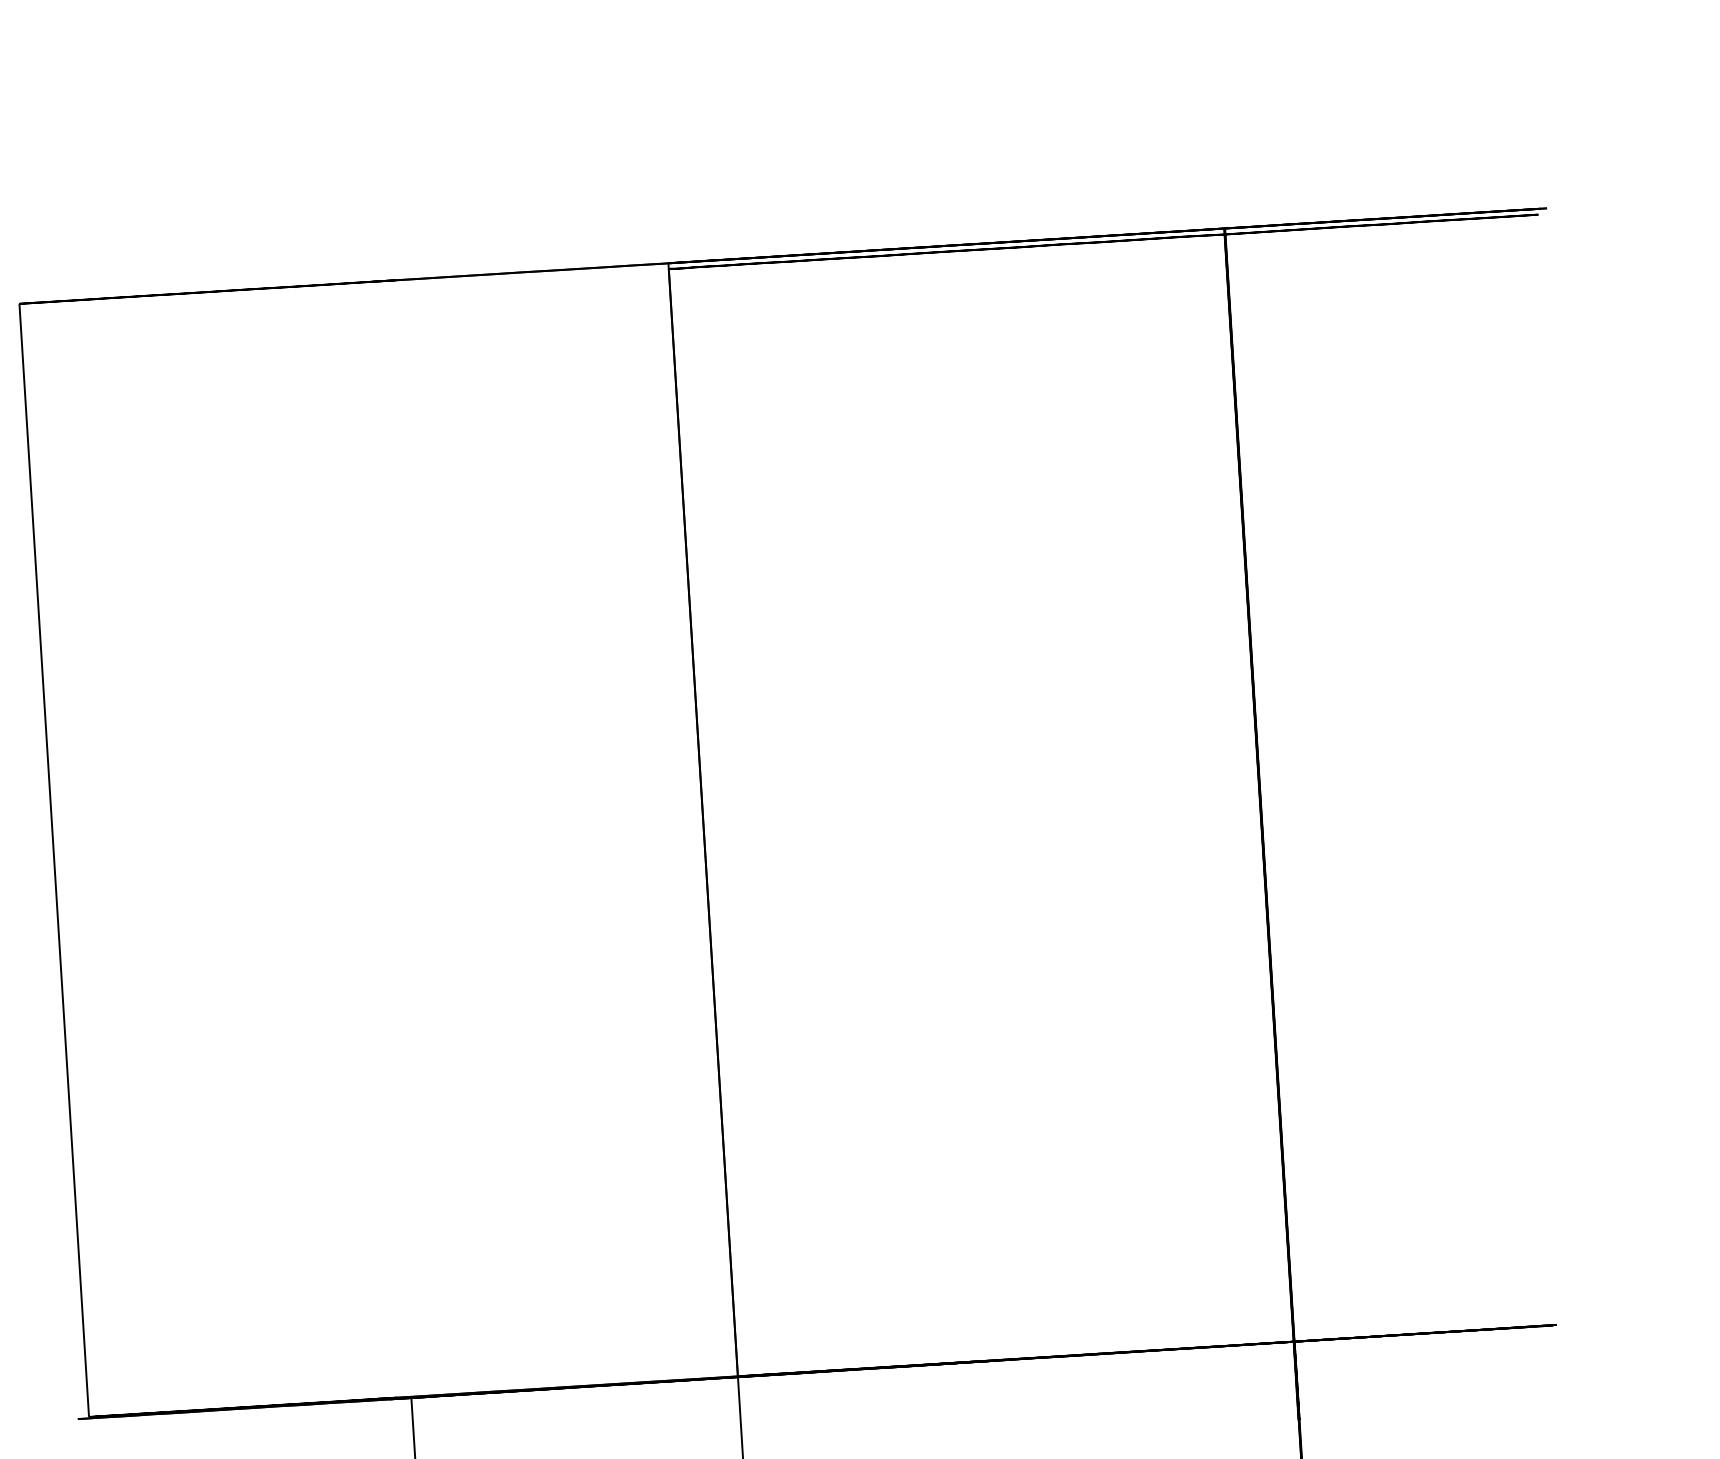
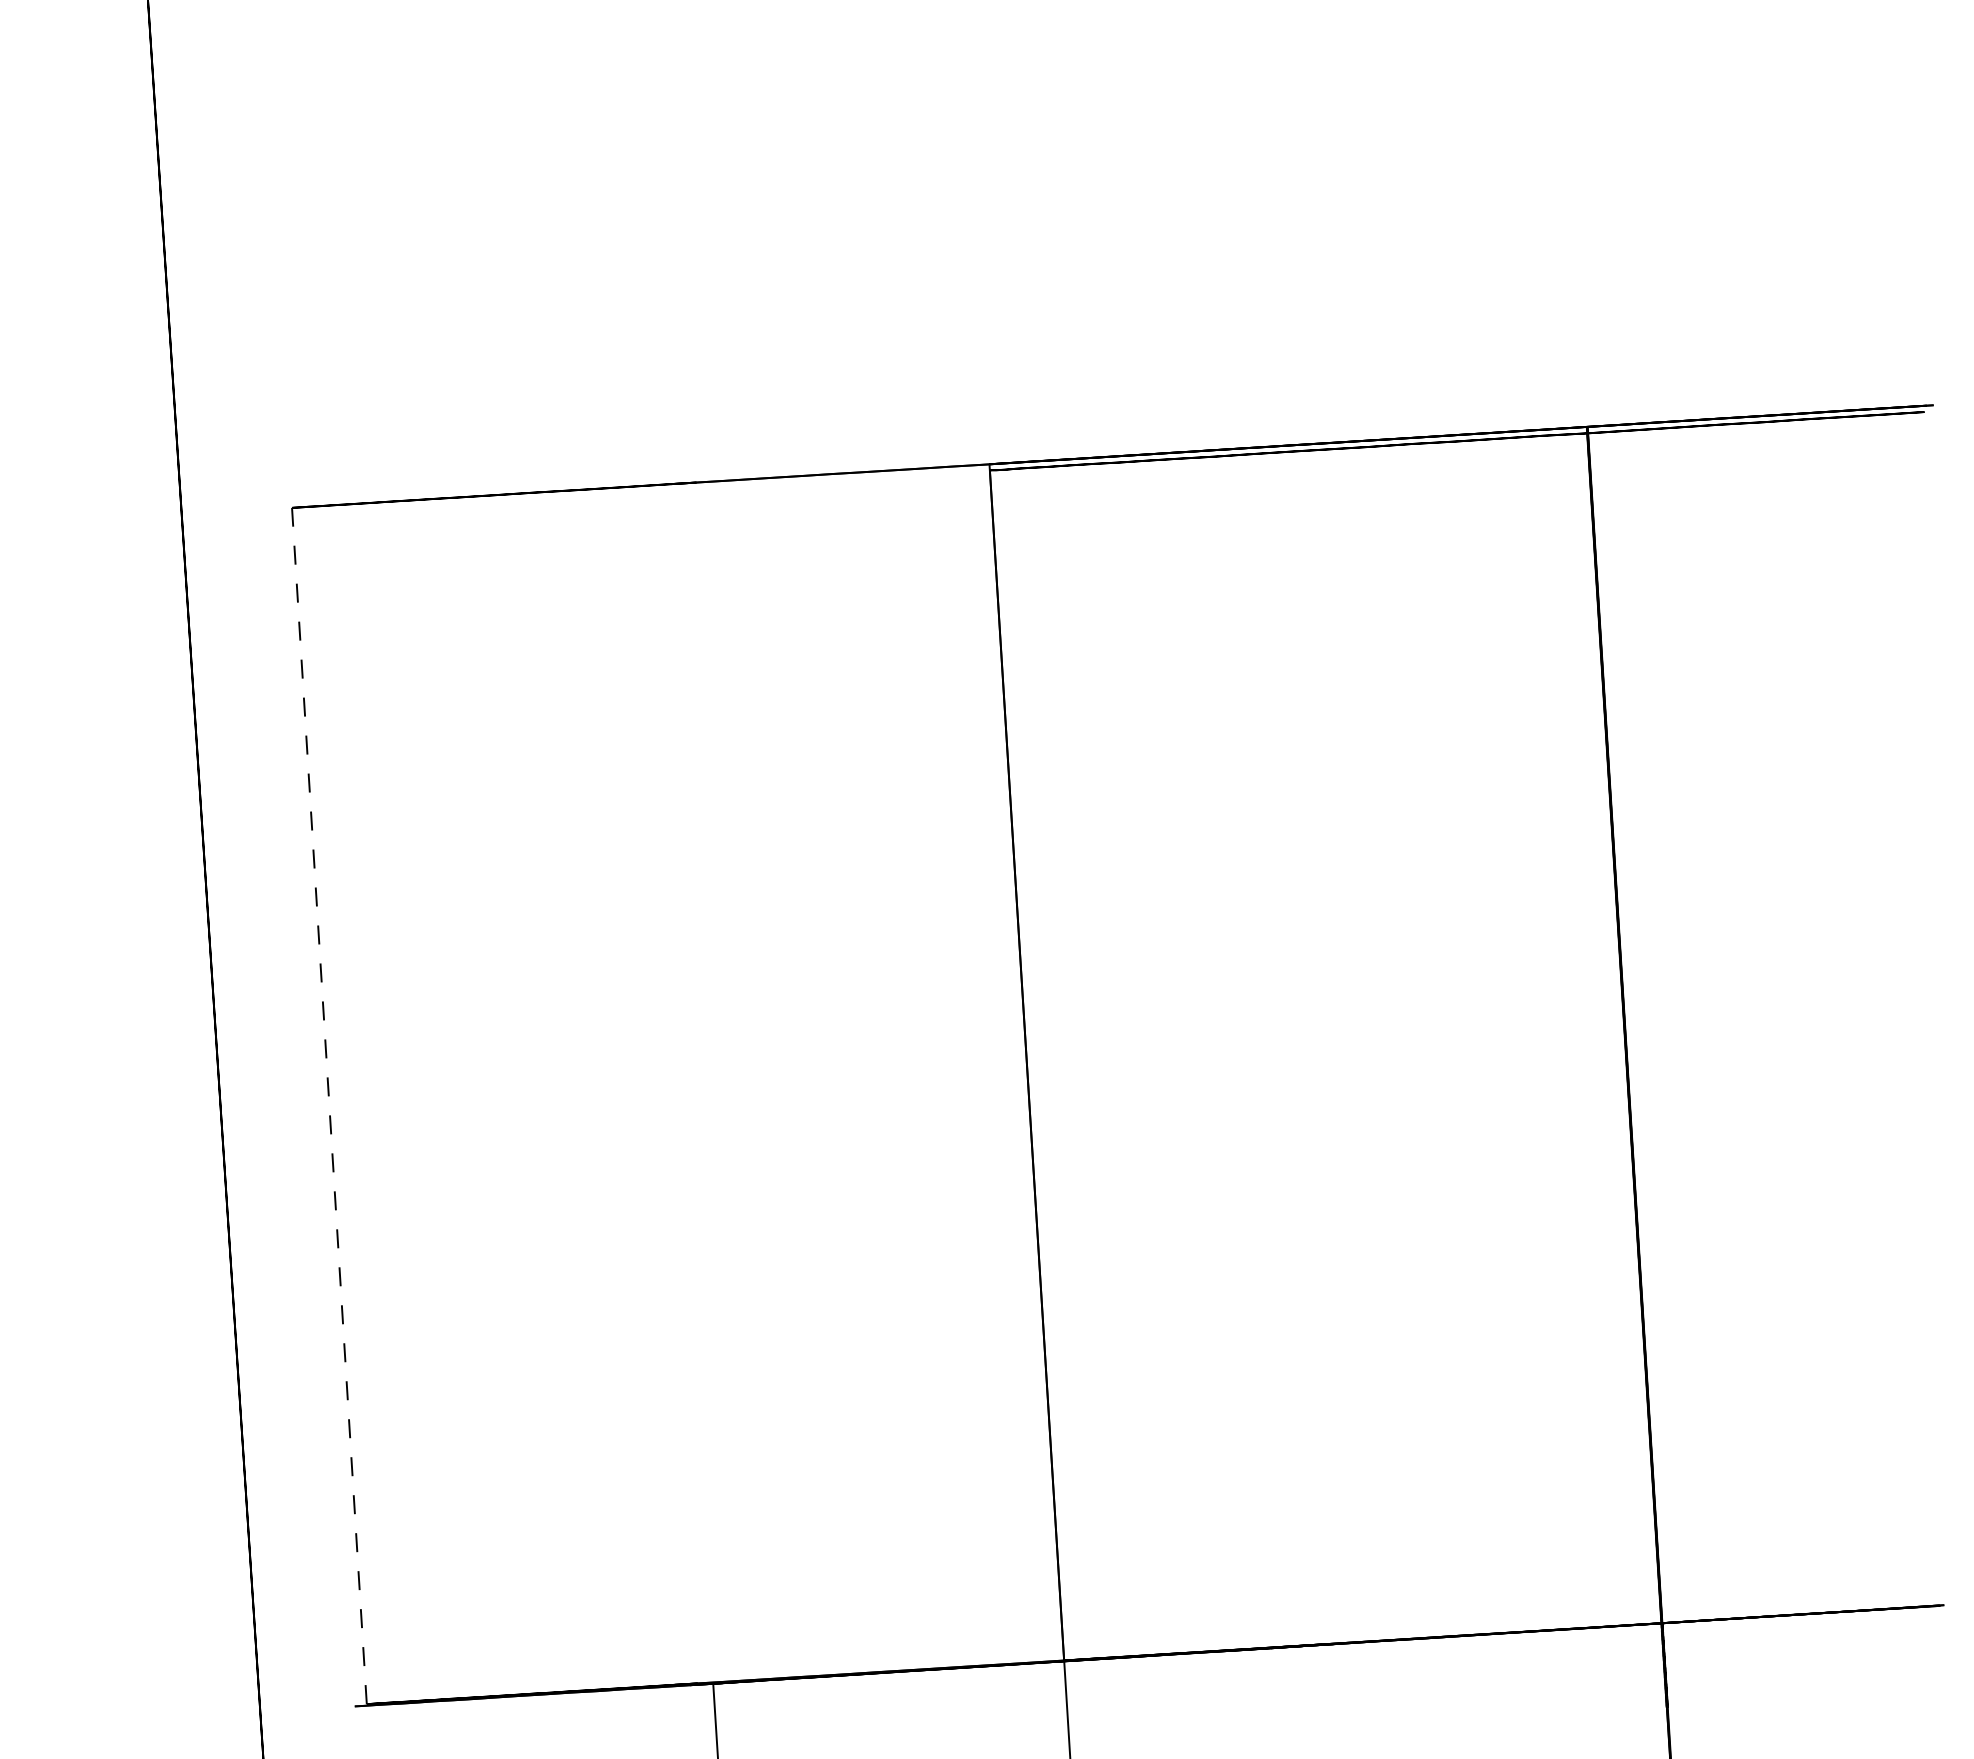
line: (54, 859) -> (329, 1105), solid -> dashed

